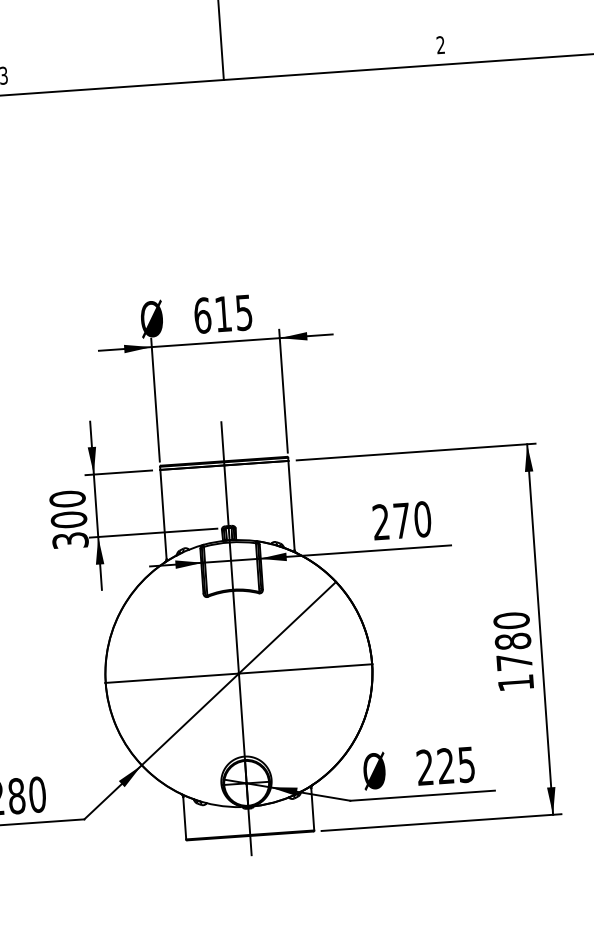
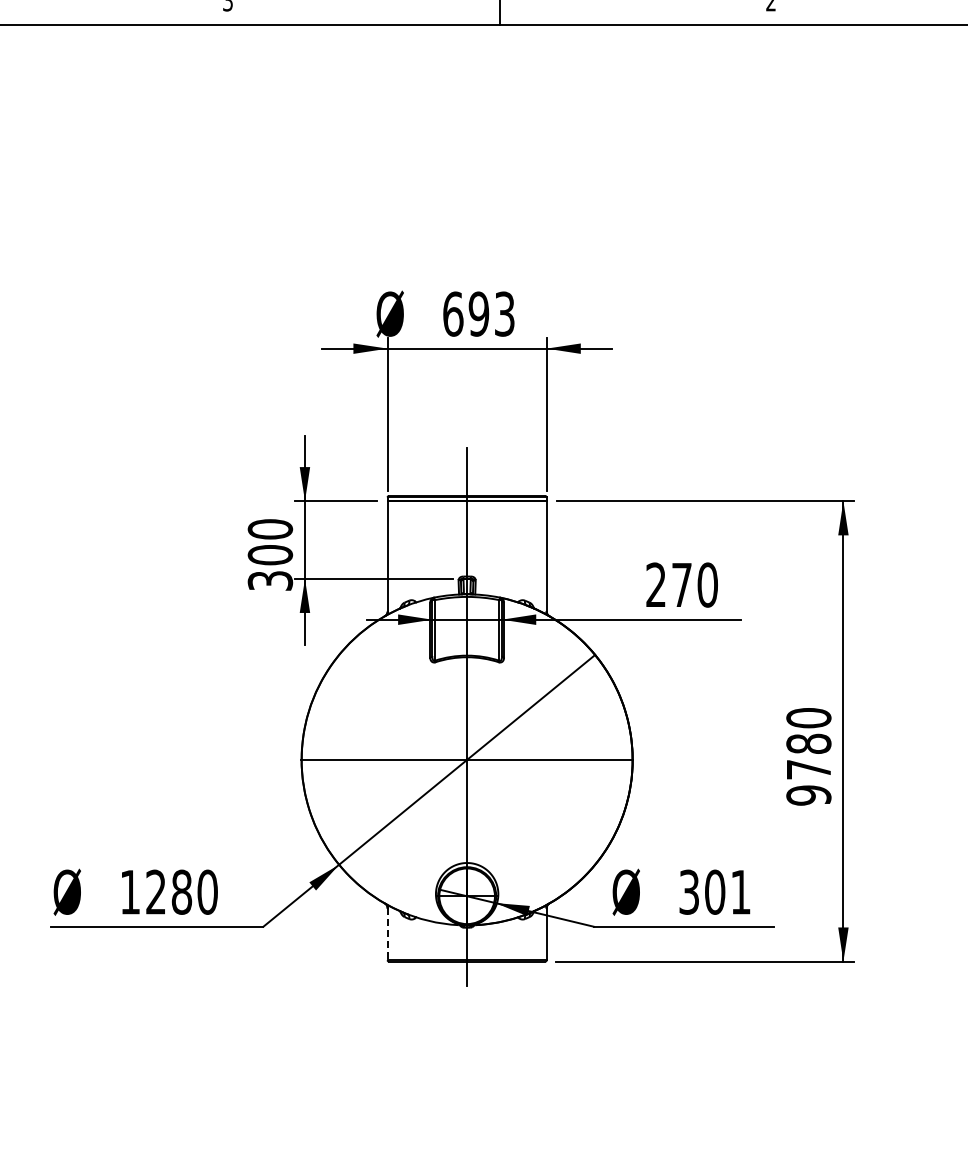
text: (233, 312) -> (491, 313), 615 -> 693
text: (515, 683) -> (808, 795), 1780 -> 9780
text: (445, 765) -> (714, 891), 225 -> 301
line: (184, 818) -> (387, 934), solid -> dashed

